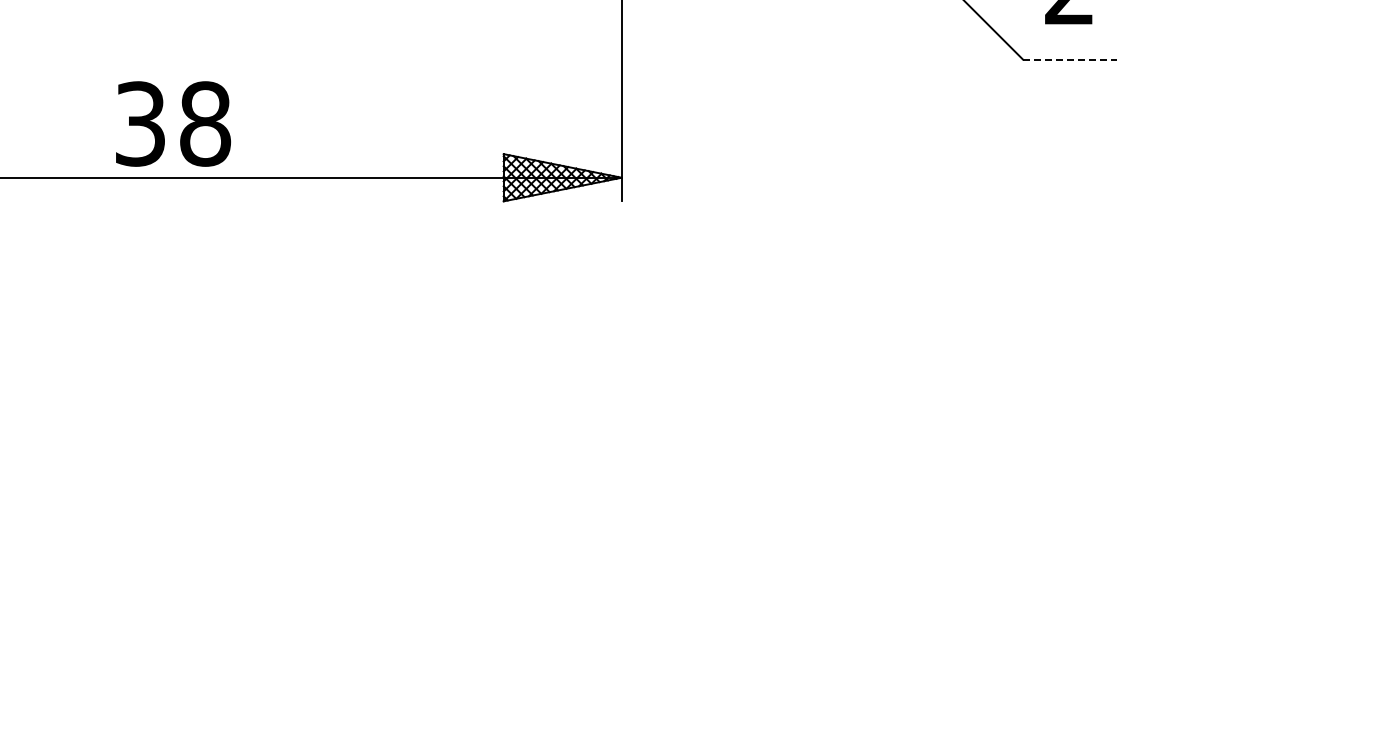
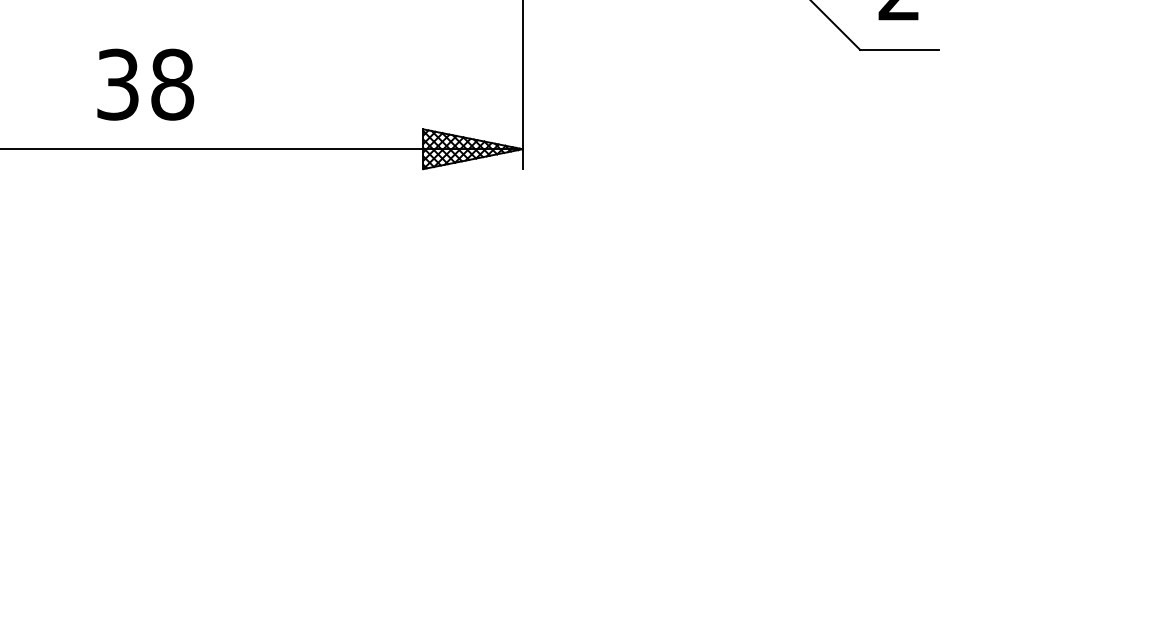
line: (1070, 59) -> (900, 49), dashed -> solid
text: (173, 123) -> (145, 84), moved

